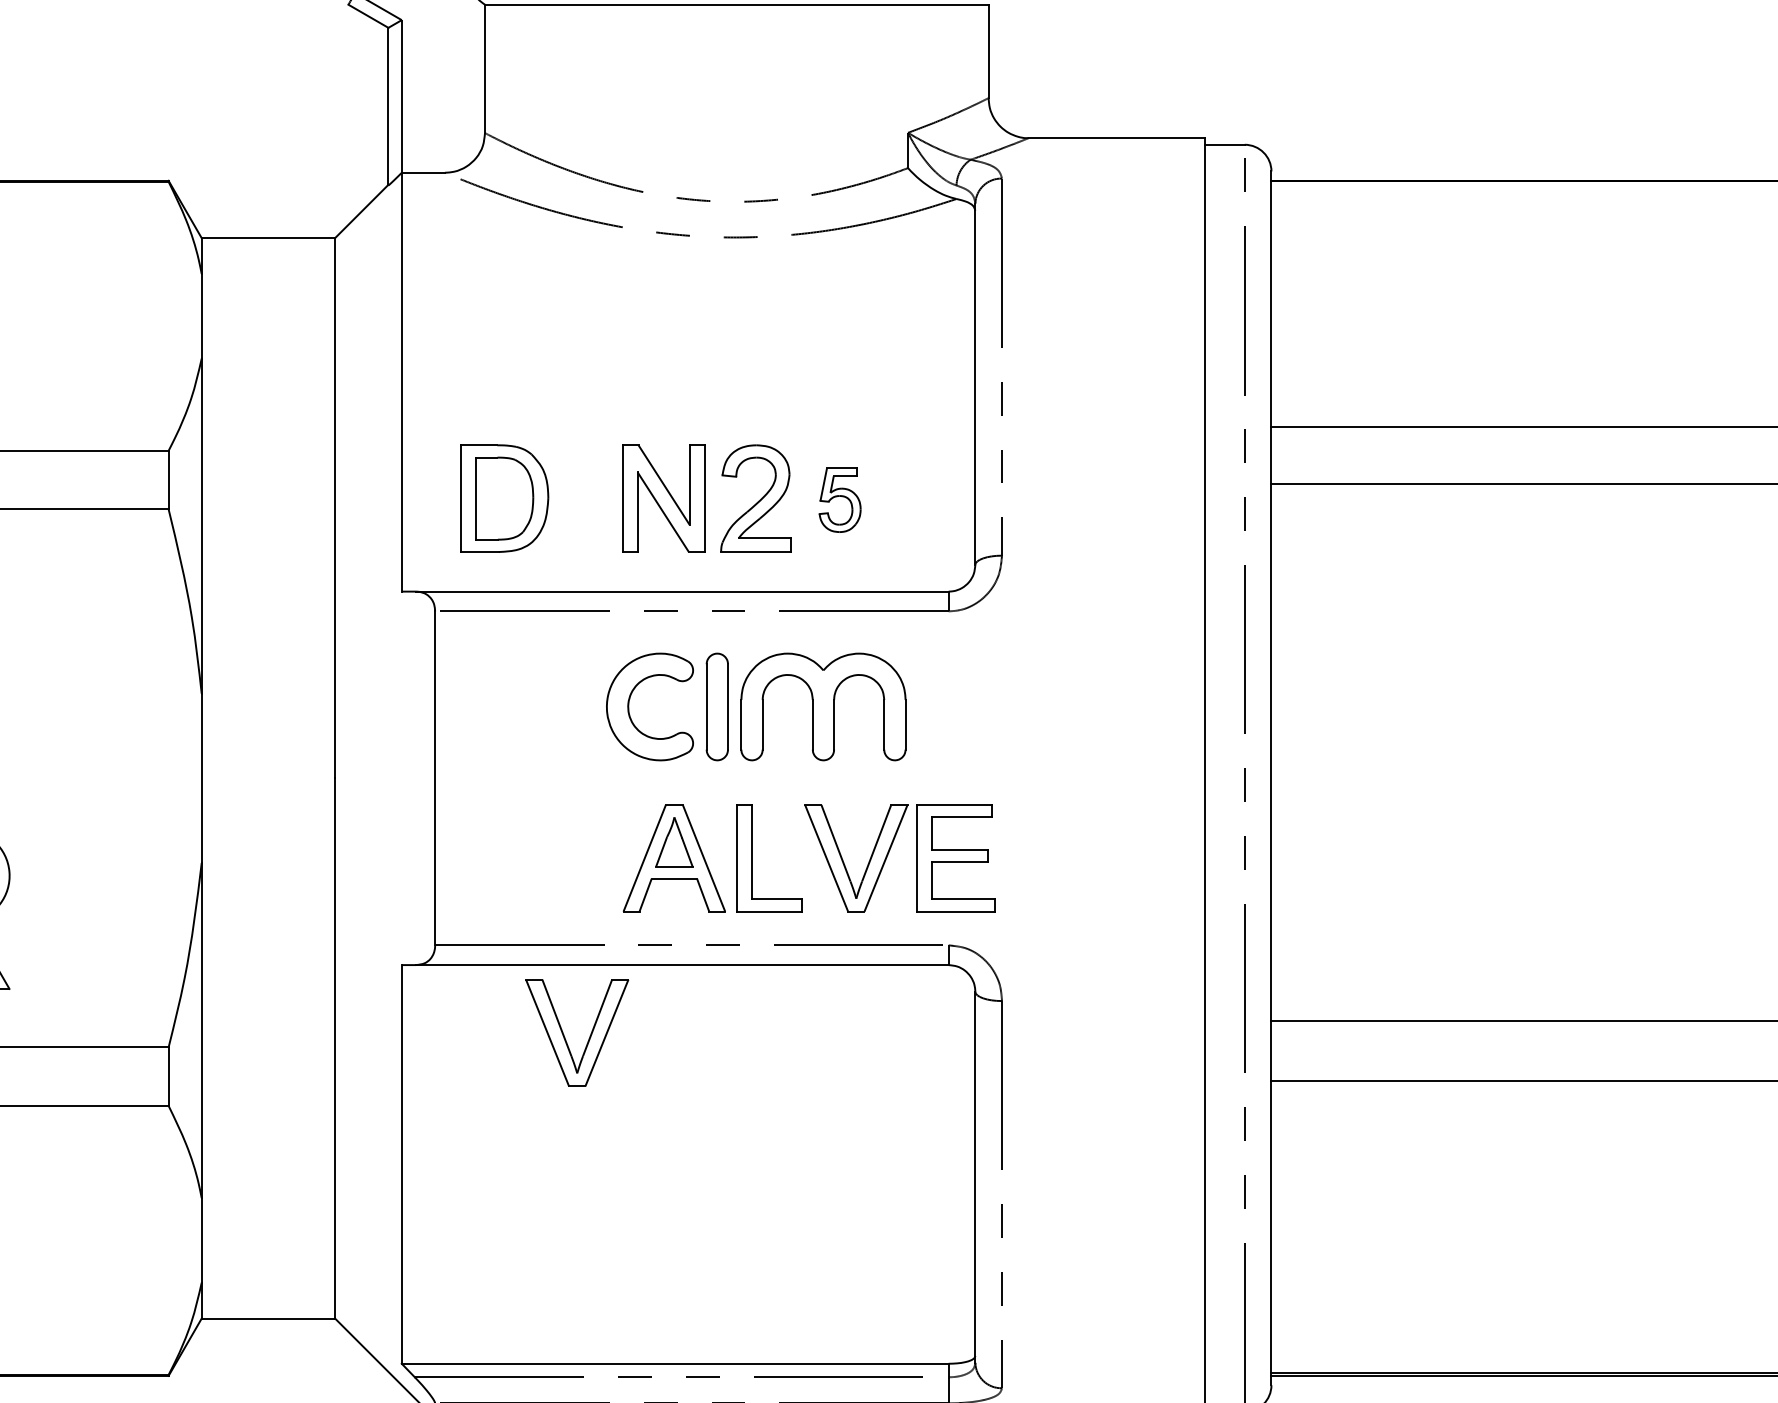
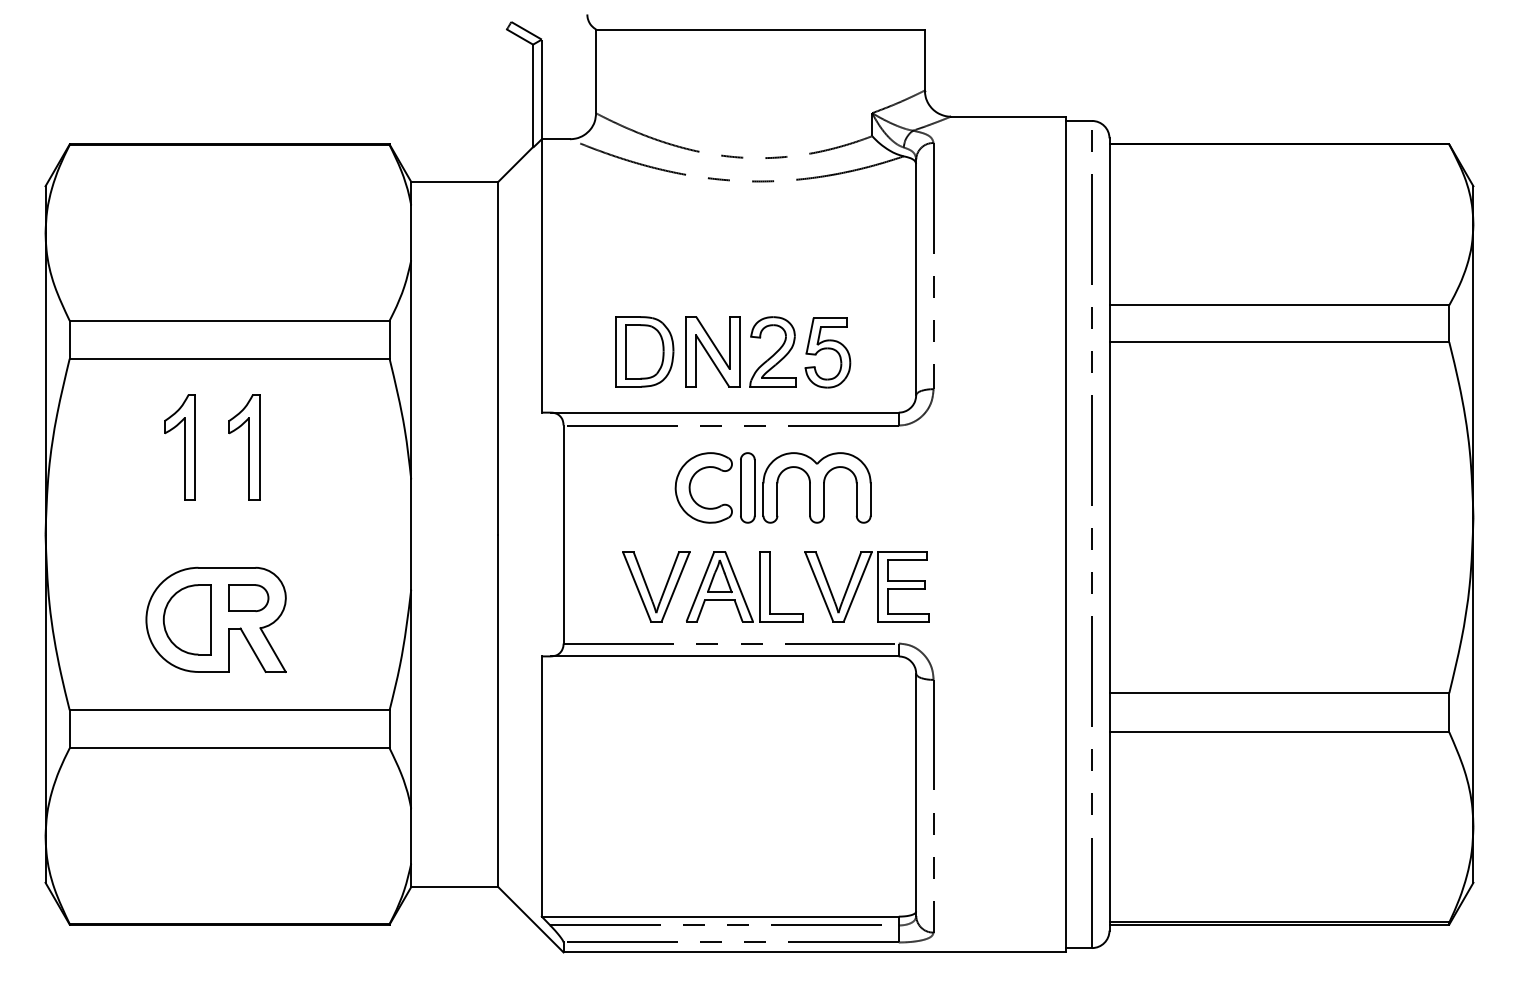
part: (503, 497) -> (644, 351), moved
part: (839, 499) -> (827, 352), size x1.67
part: (588, 1037) -> (663, 589), moved

